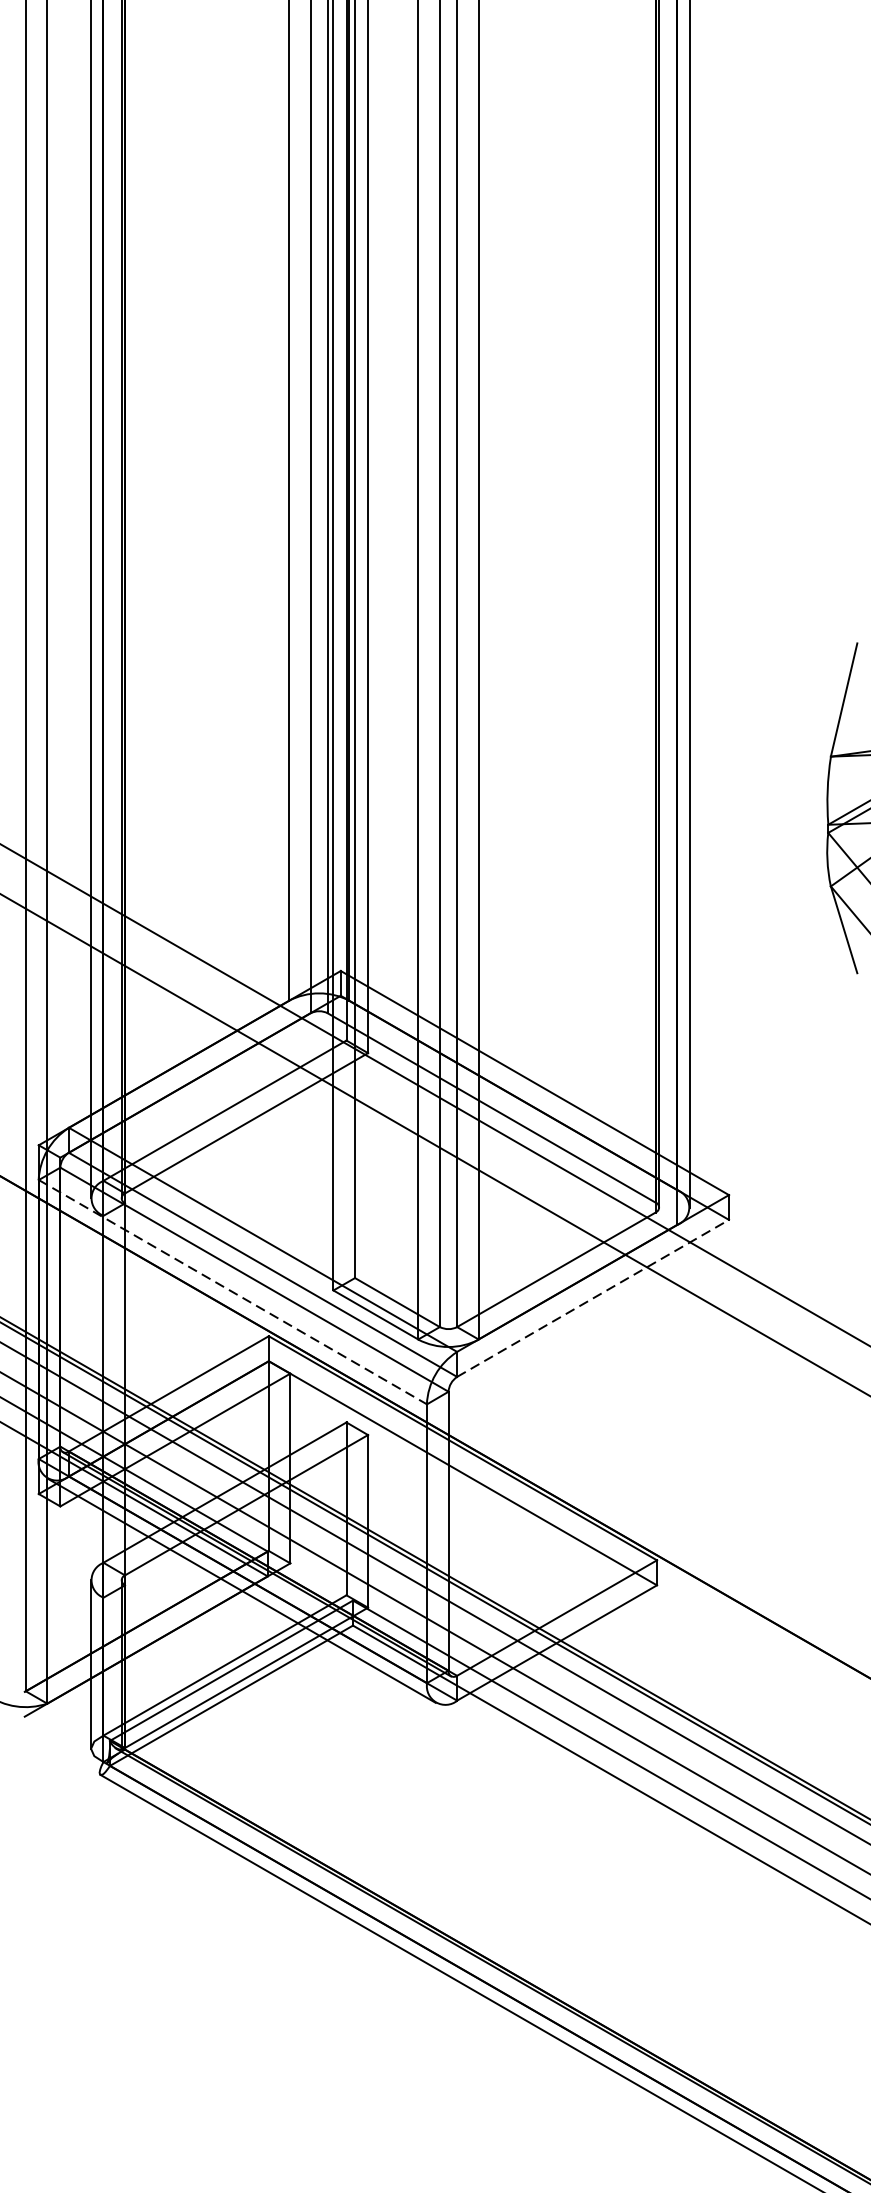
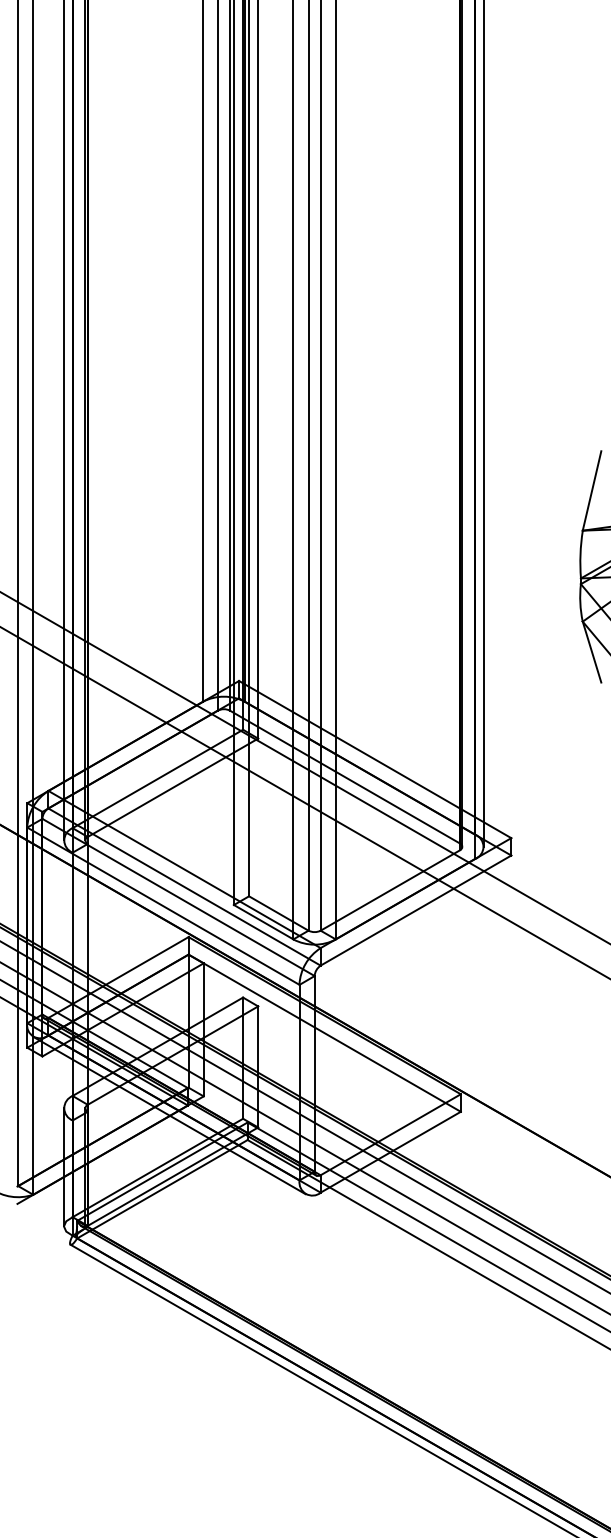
line: (233, 1292) -> (163, 906), dashed -> solid
line: (593, 1298) -> (416, 910), dashed -> solid

